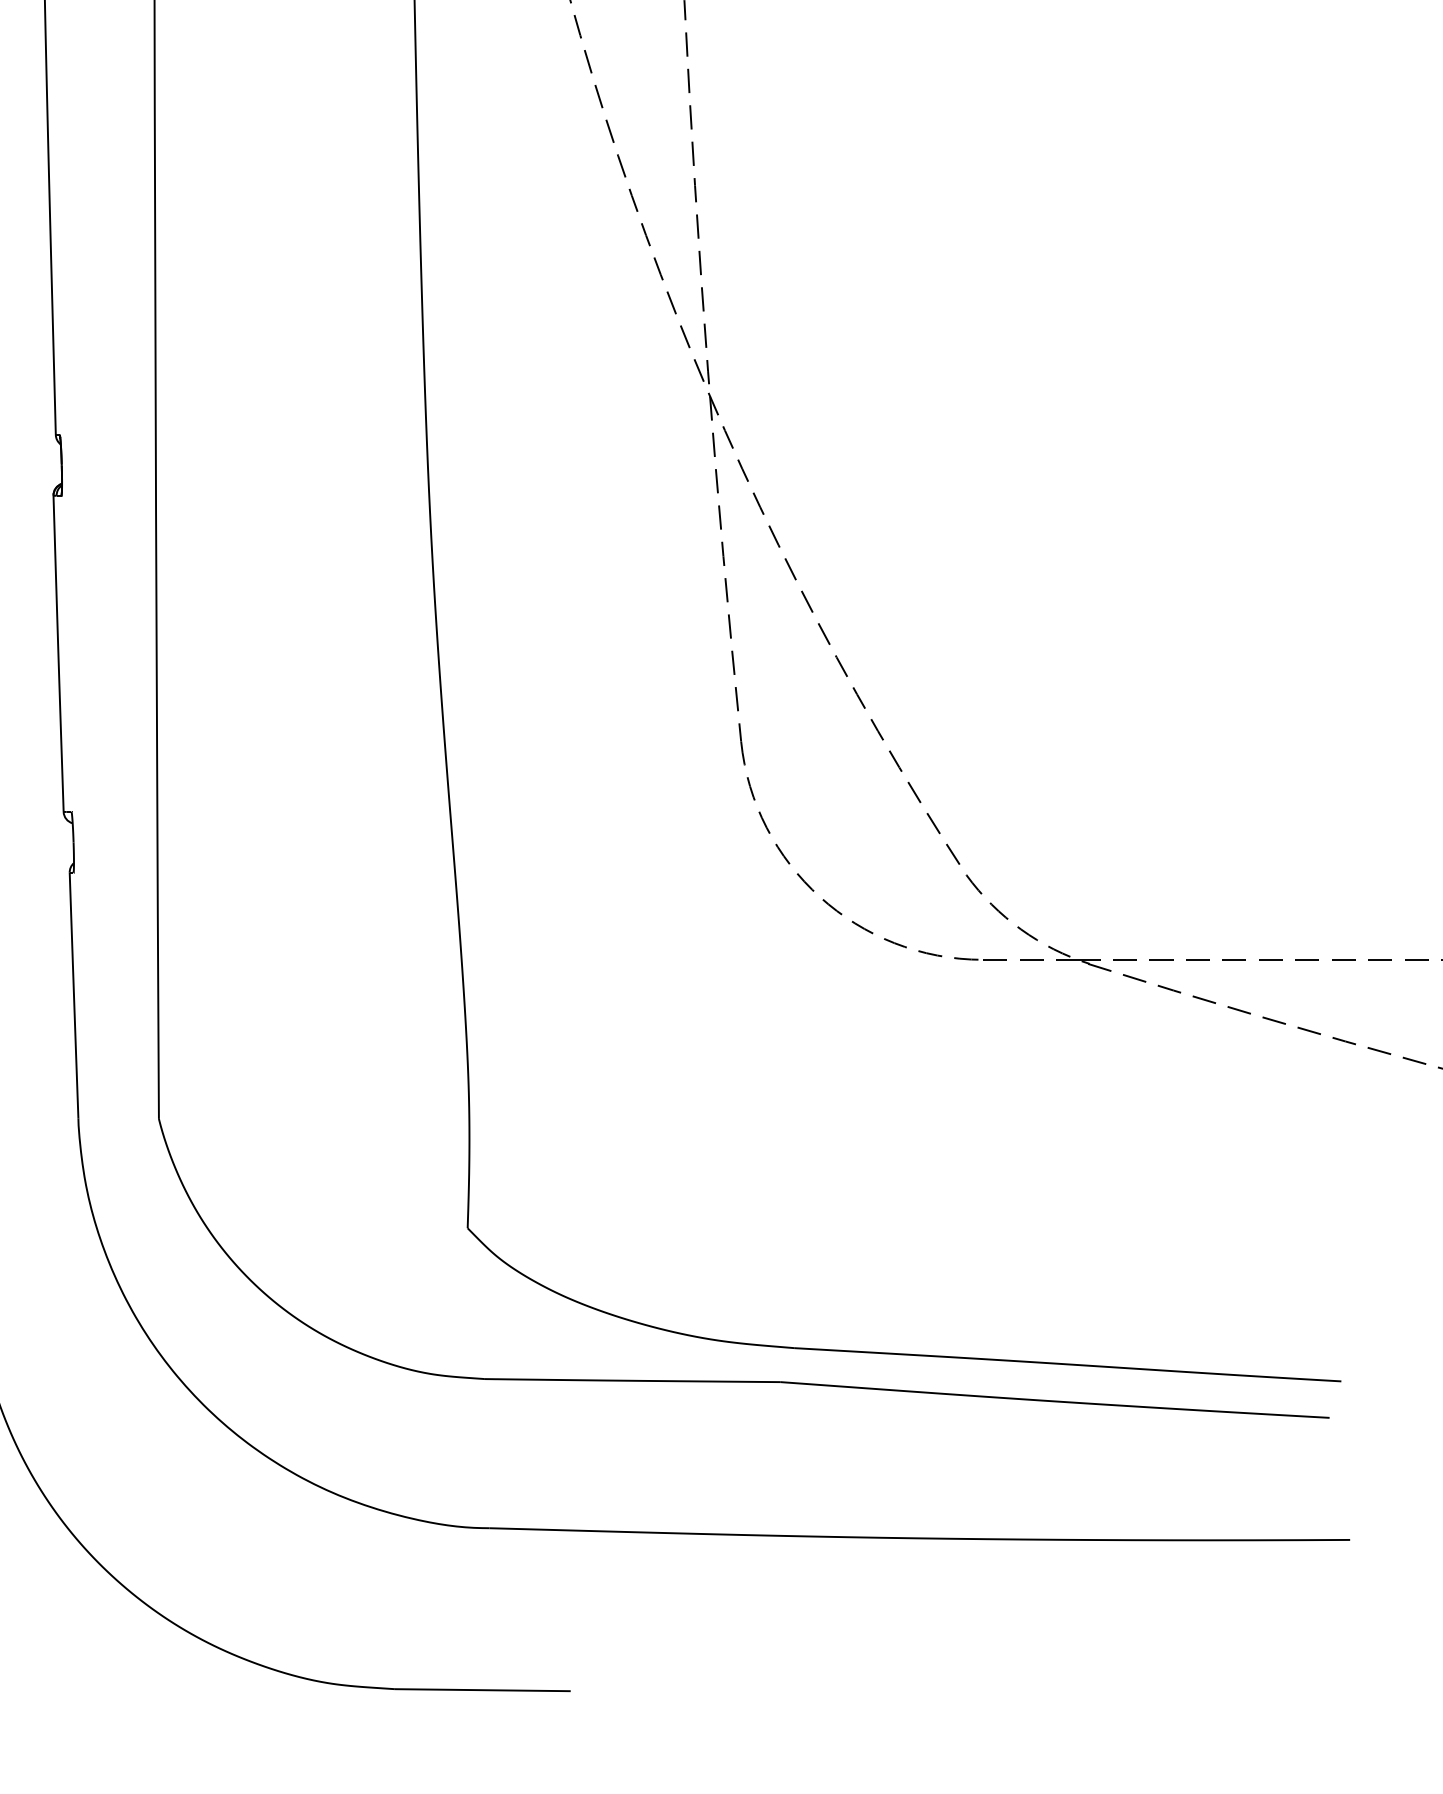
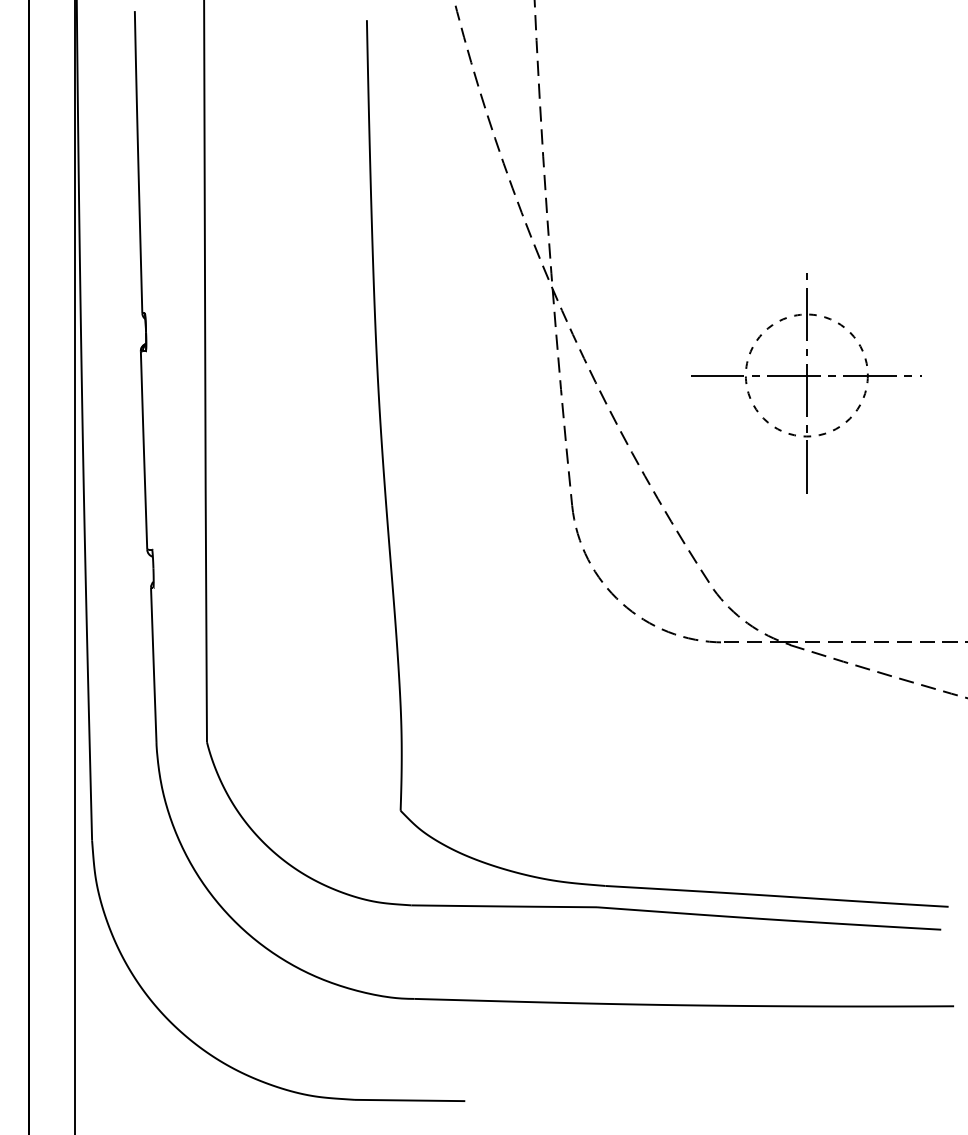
part: (1114, 546) -> (806, 383), added

